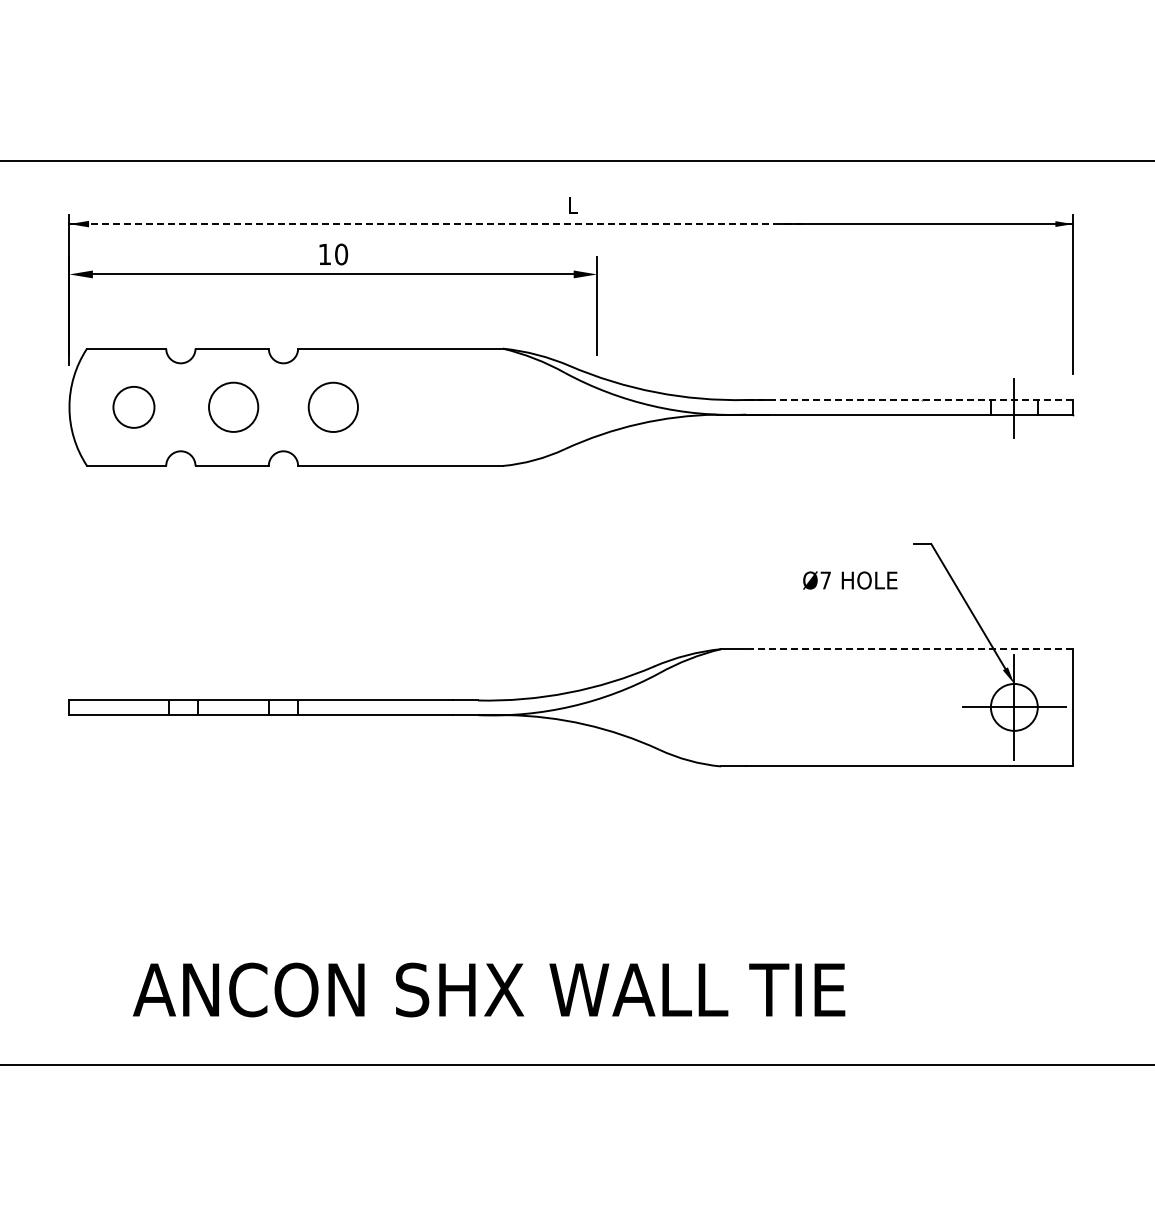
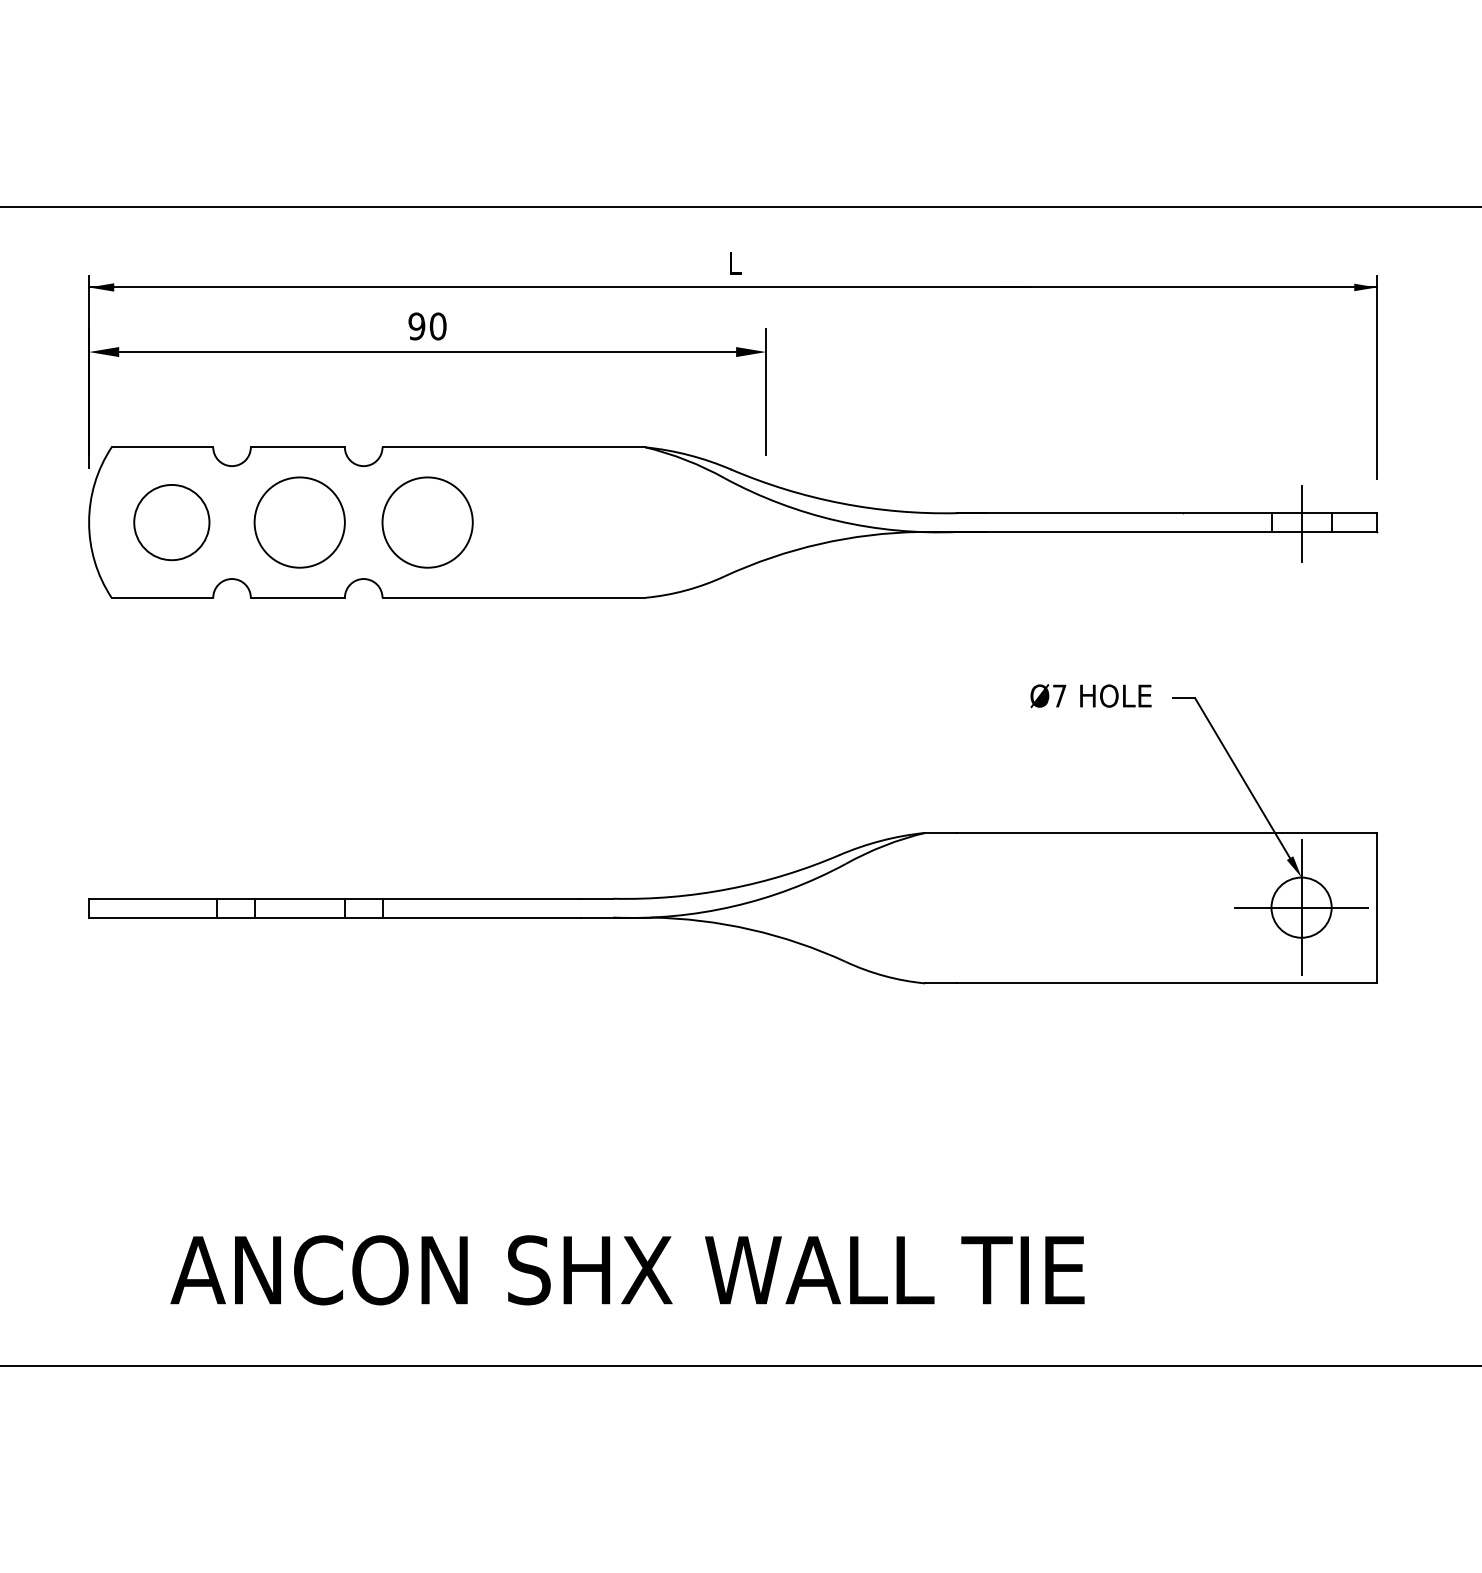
line: (436, 224) -> (560, 287), dashed -> solid
text: (324, 254) -> (416, 326), 10 -> 90
line: (909, 400) -> (1167, 513), dashed -> solid
circle: (133, 407) -> (171, 522), size x1.43
circle: (233, 407) -> (299, 522), size x1.43
circle: (333, 407) -> (427, 522), size x1.43
text: (850, 580) -> (1091, 696), moved
line: (909, 649) -> (1167, 833), dashed -> solid

